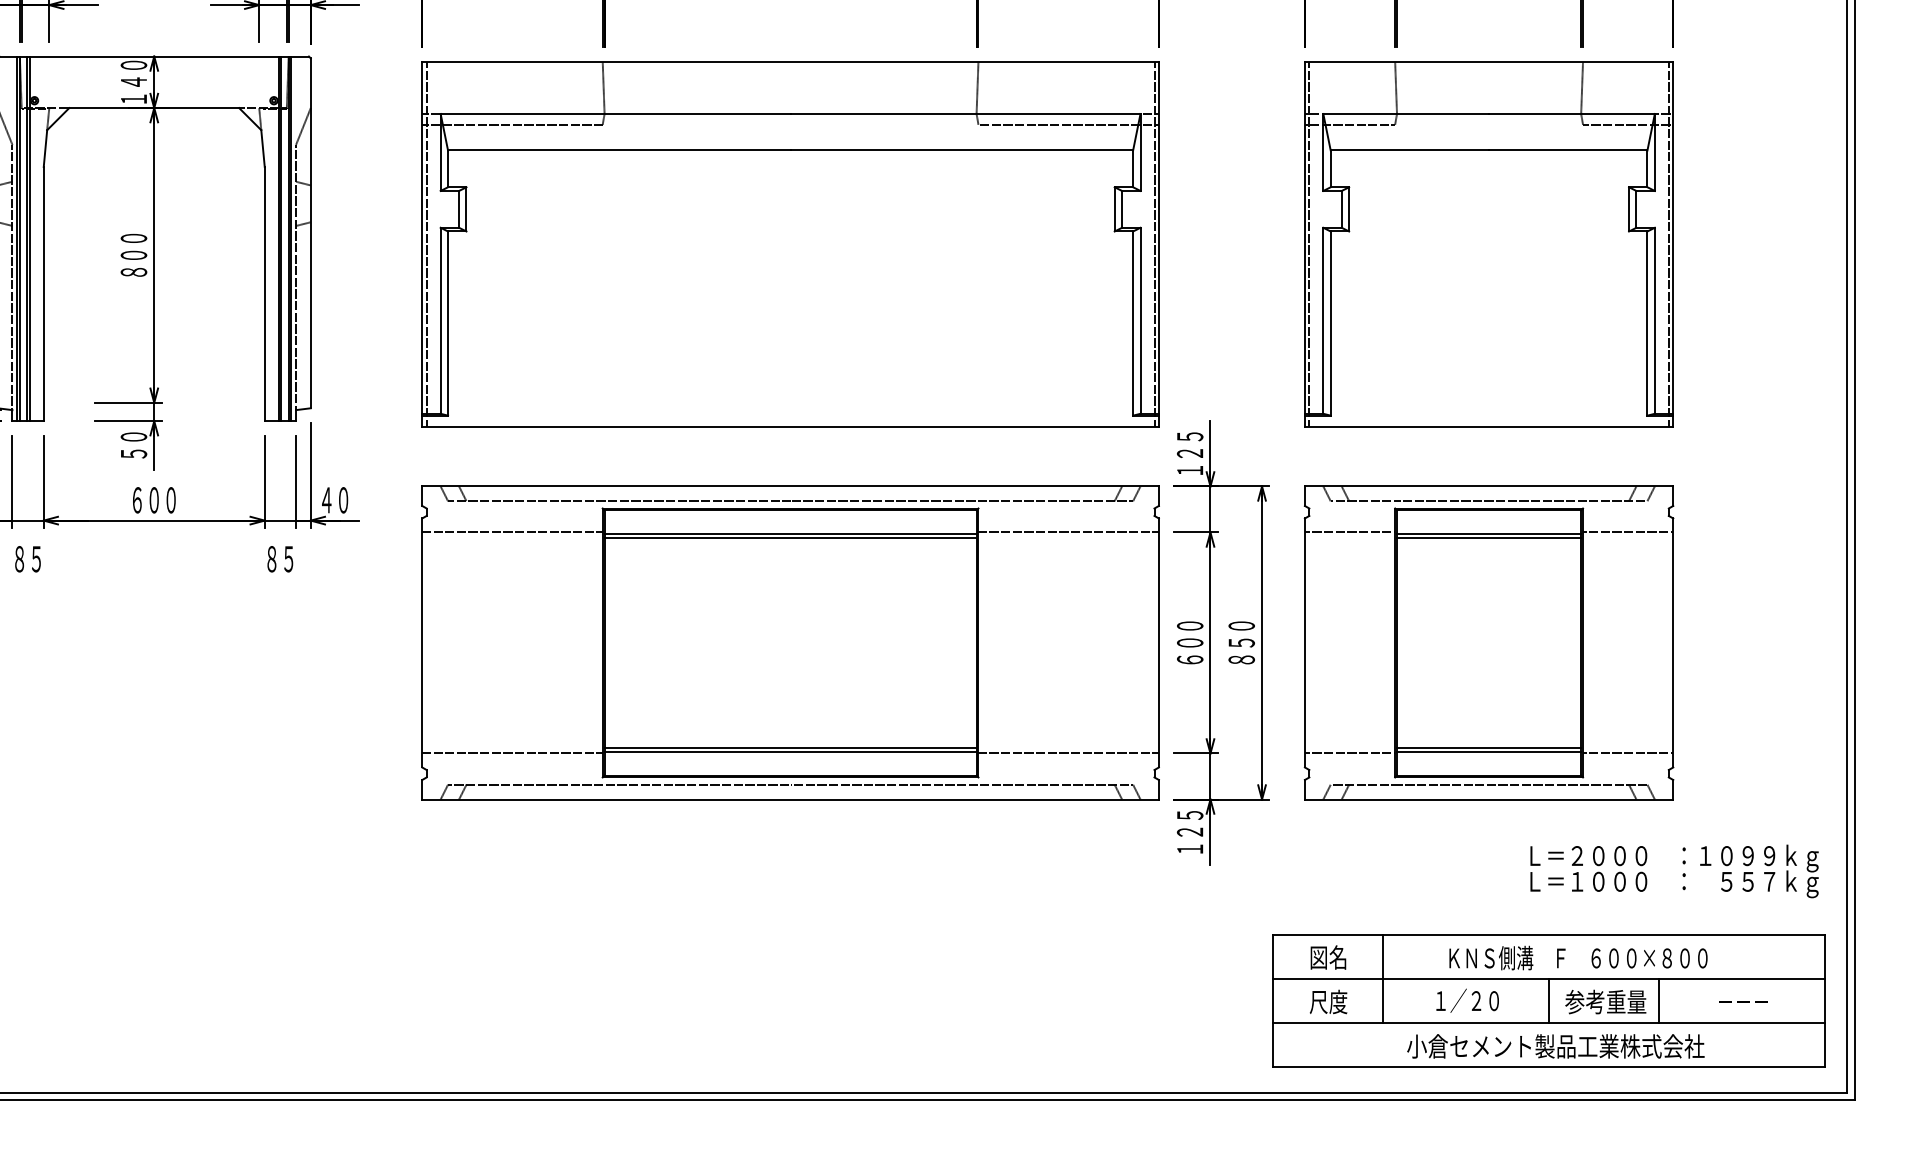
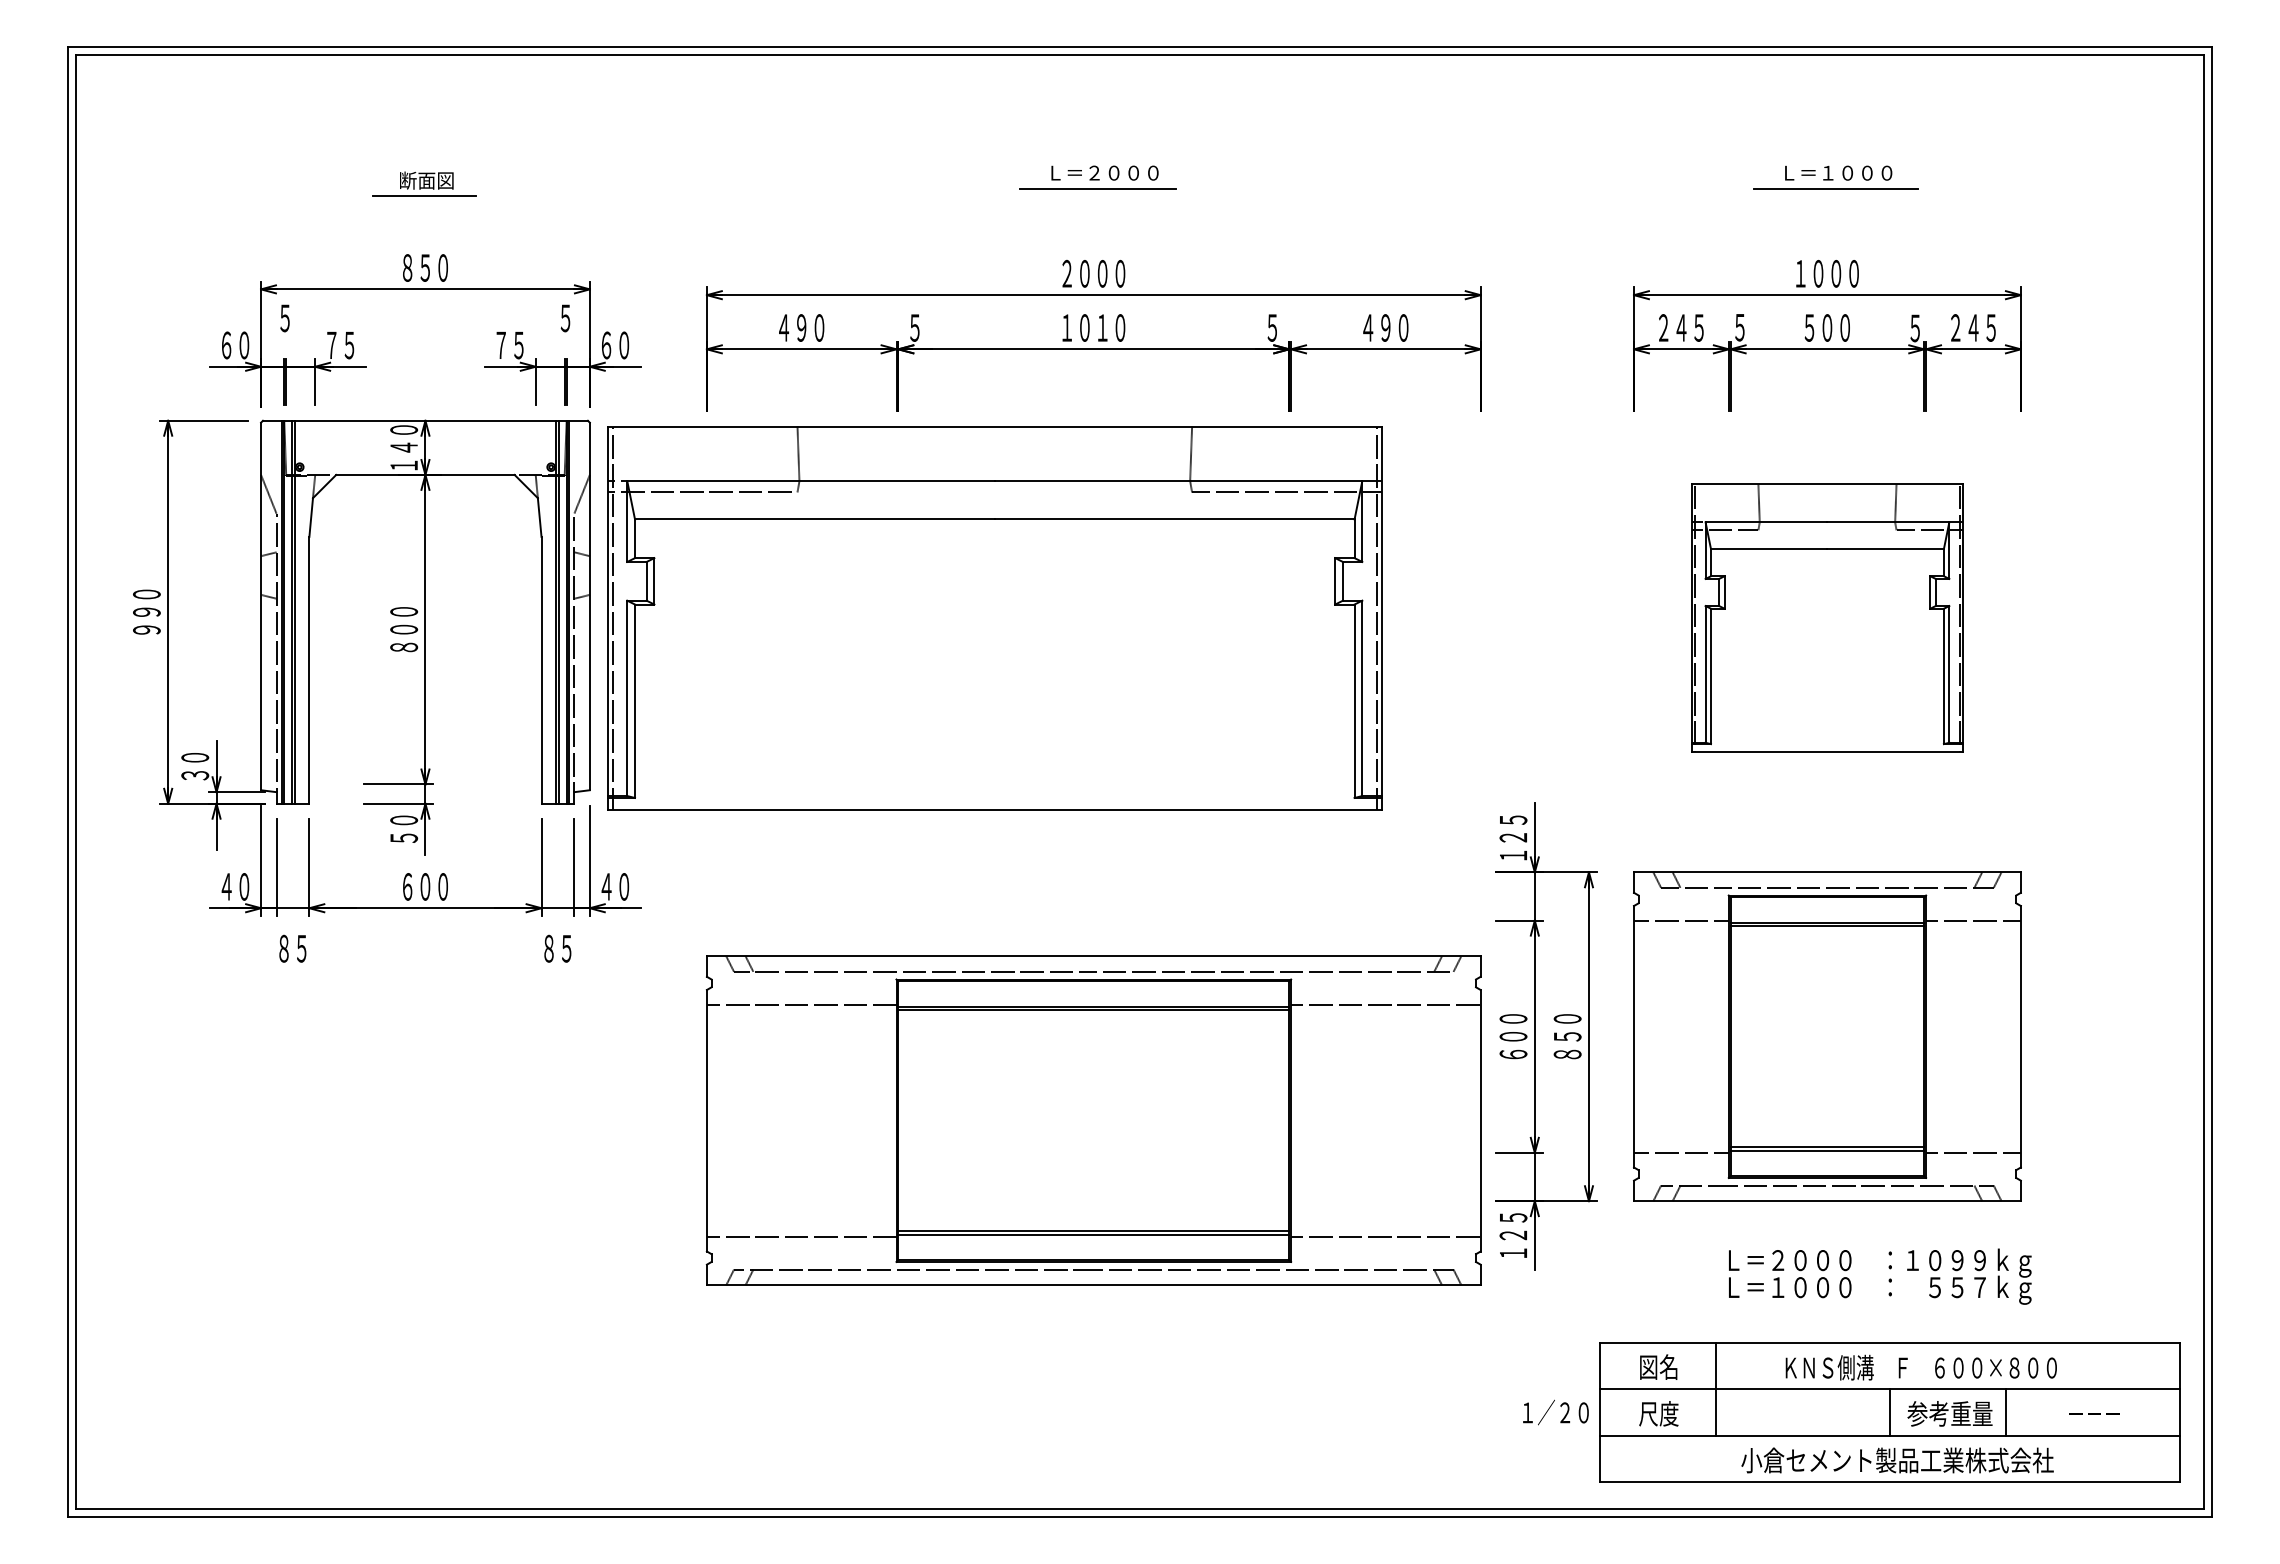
part: (790, 244) -> (994, 618), moved
part: (1489, 244) -> (1827, 618), size x0.7
part: (790, 642) -> (1093, 1120), moved
text: (1674, 871) -> (1880, 1276), moved
text: (1467, 1000) -> (1555, 1412), moved

